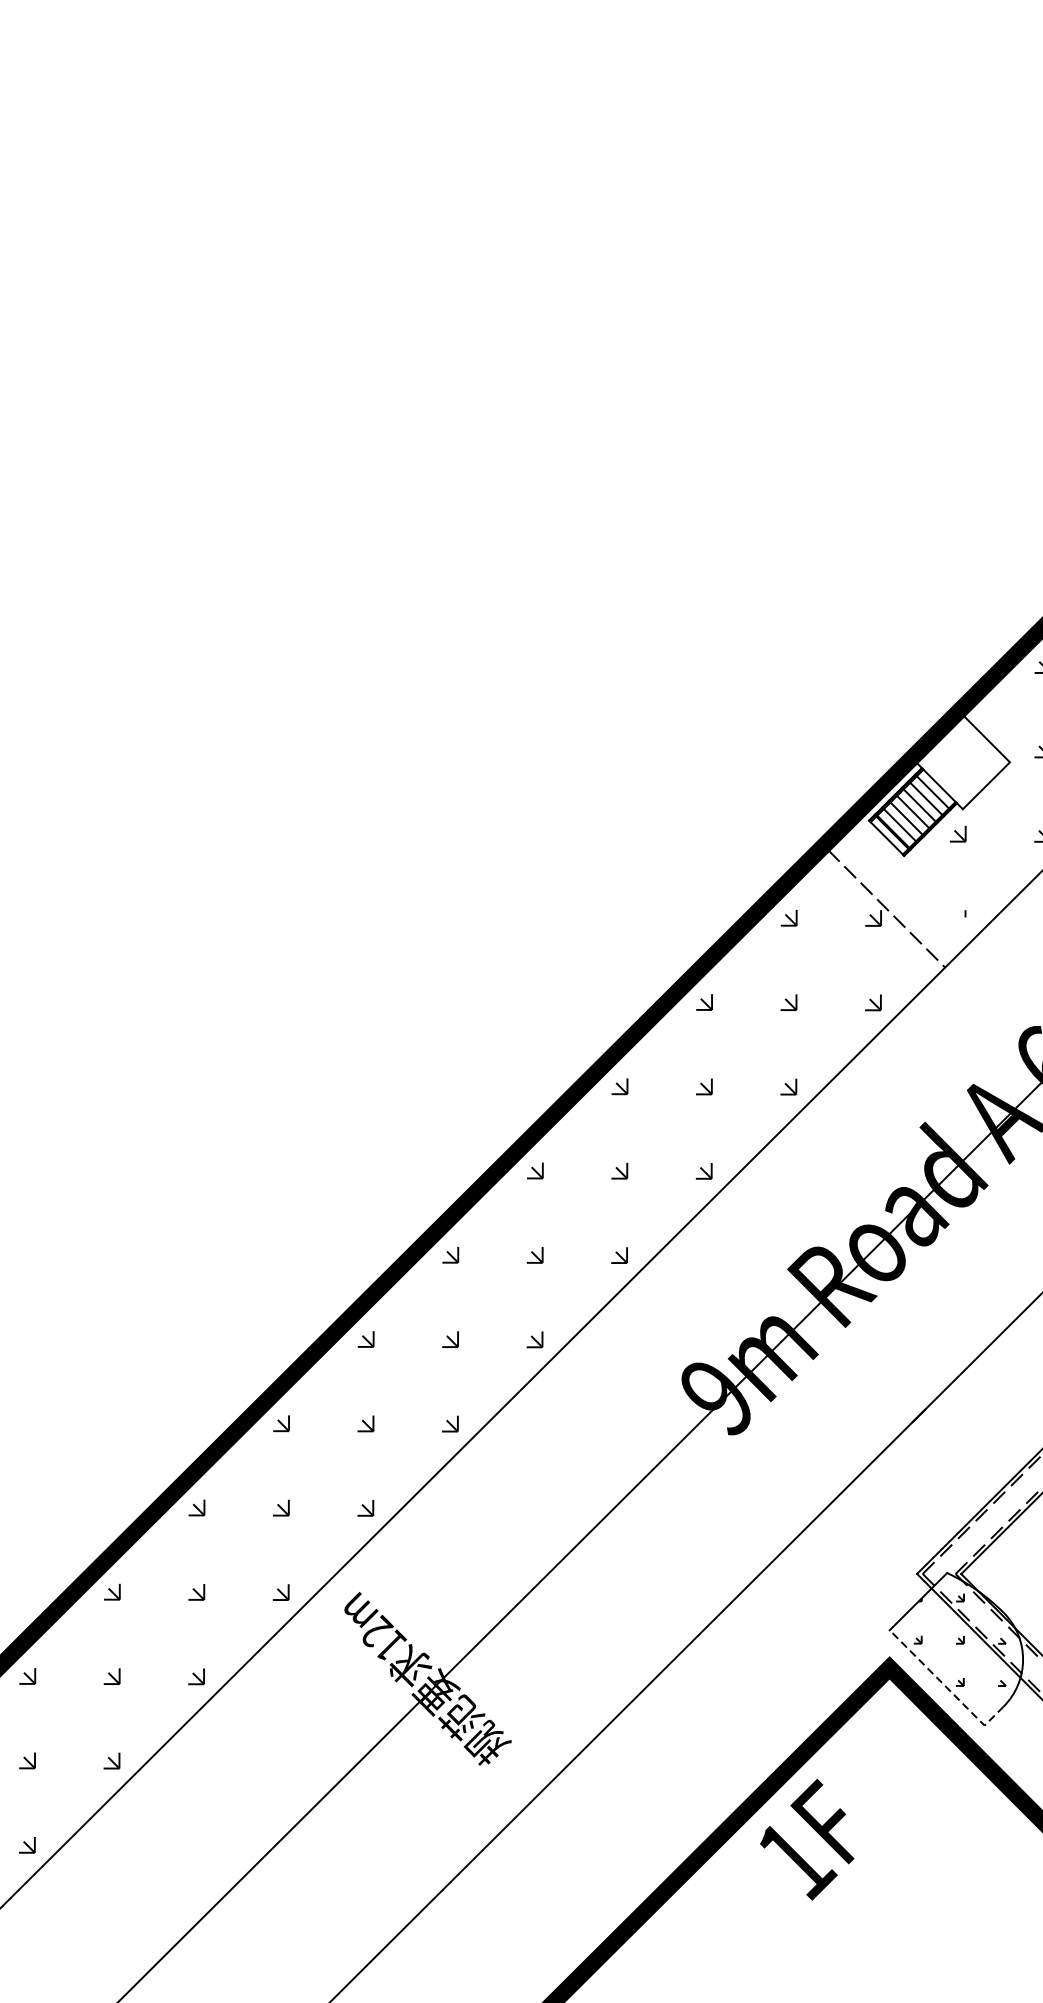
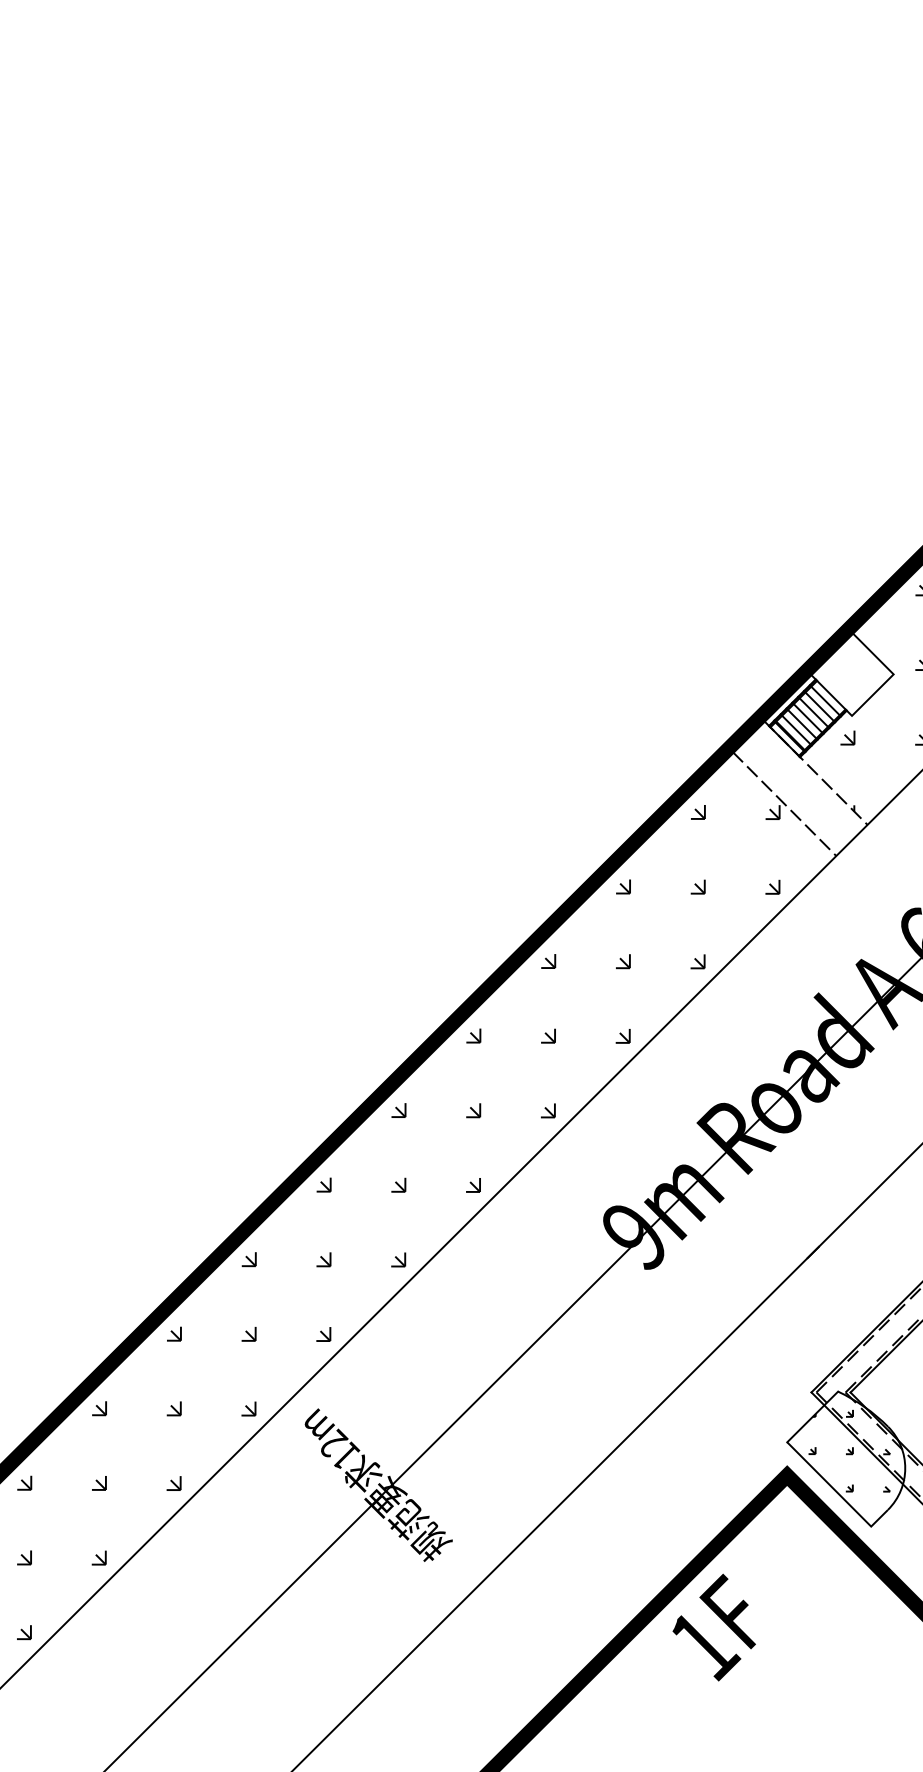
line: (921, 873) -> (815, 772), added
line: (947, 1688) -> (838, 1493), dashed -> solid

